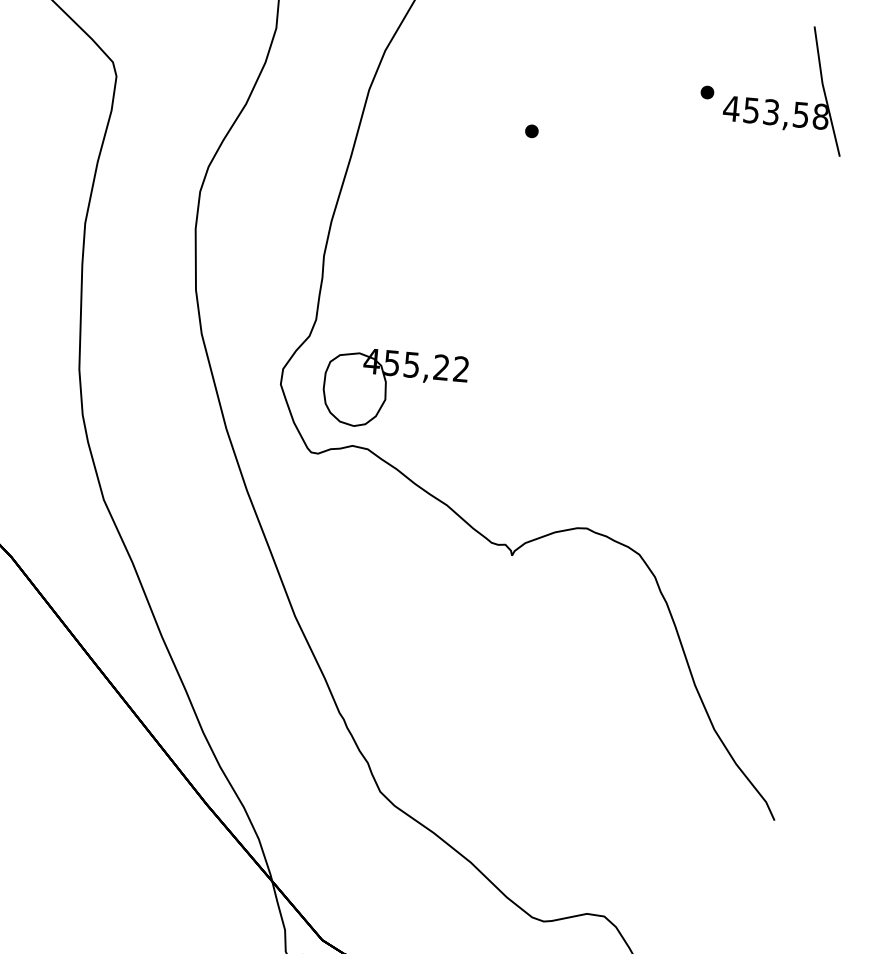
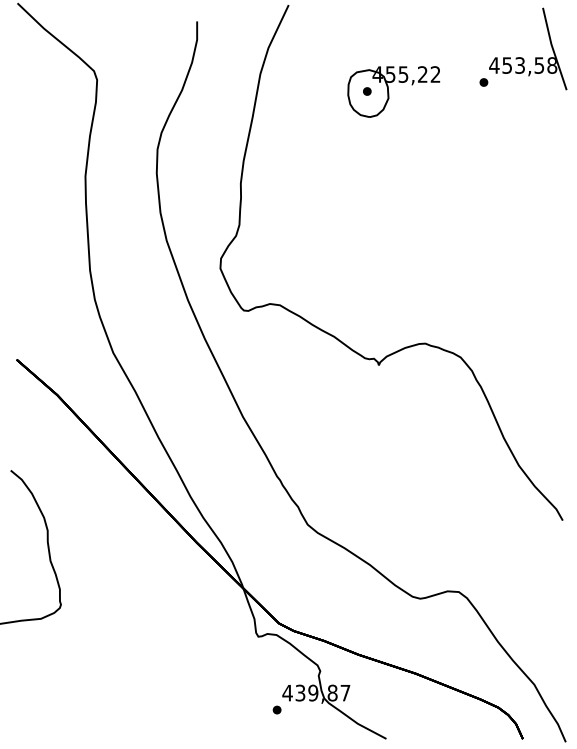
part: (706, 92) -> (483, 82), moved
part: (394, 389) -> (393, 91), moved

